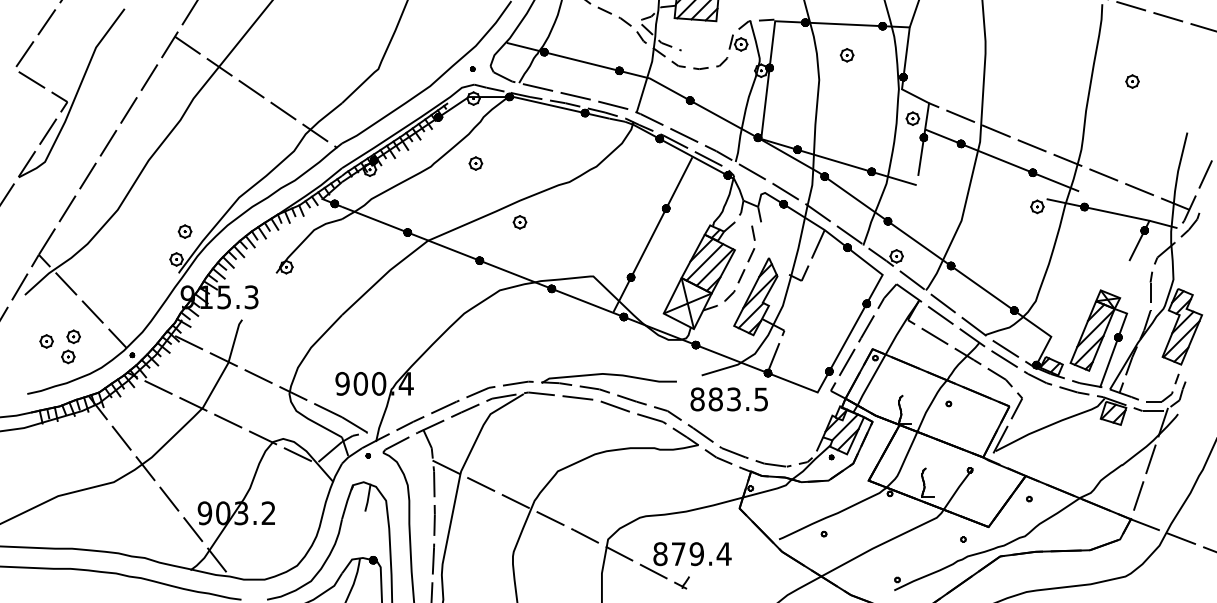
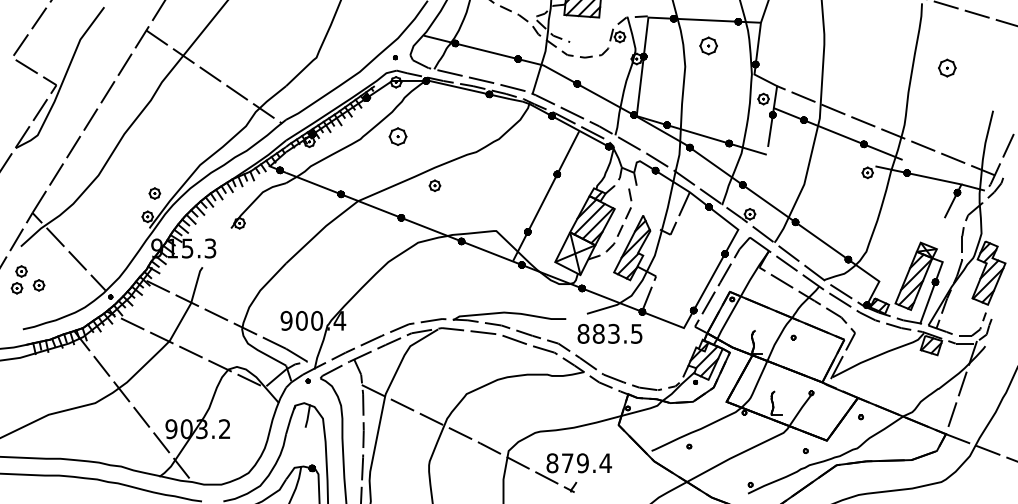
part: (846, 55) -> (708, 46), size x1.6
part: (1132, 81) -> (947, 67), size x1.6
part: (475, 163) -> (397, 136), size x1.6
part: (70, 346) -> (18, 279), moved

